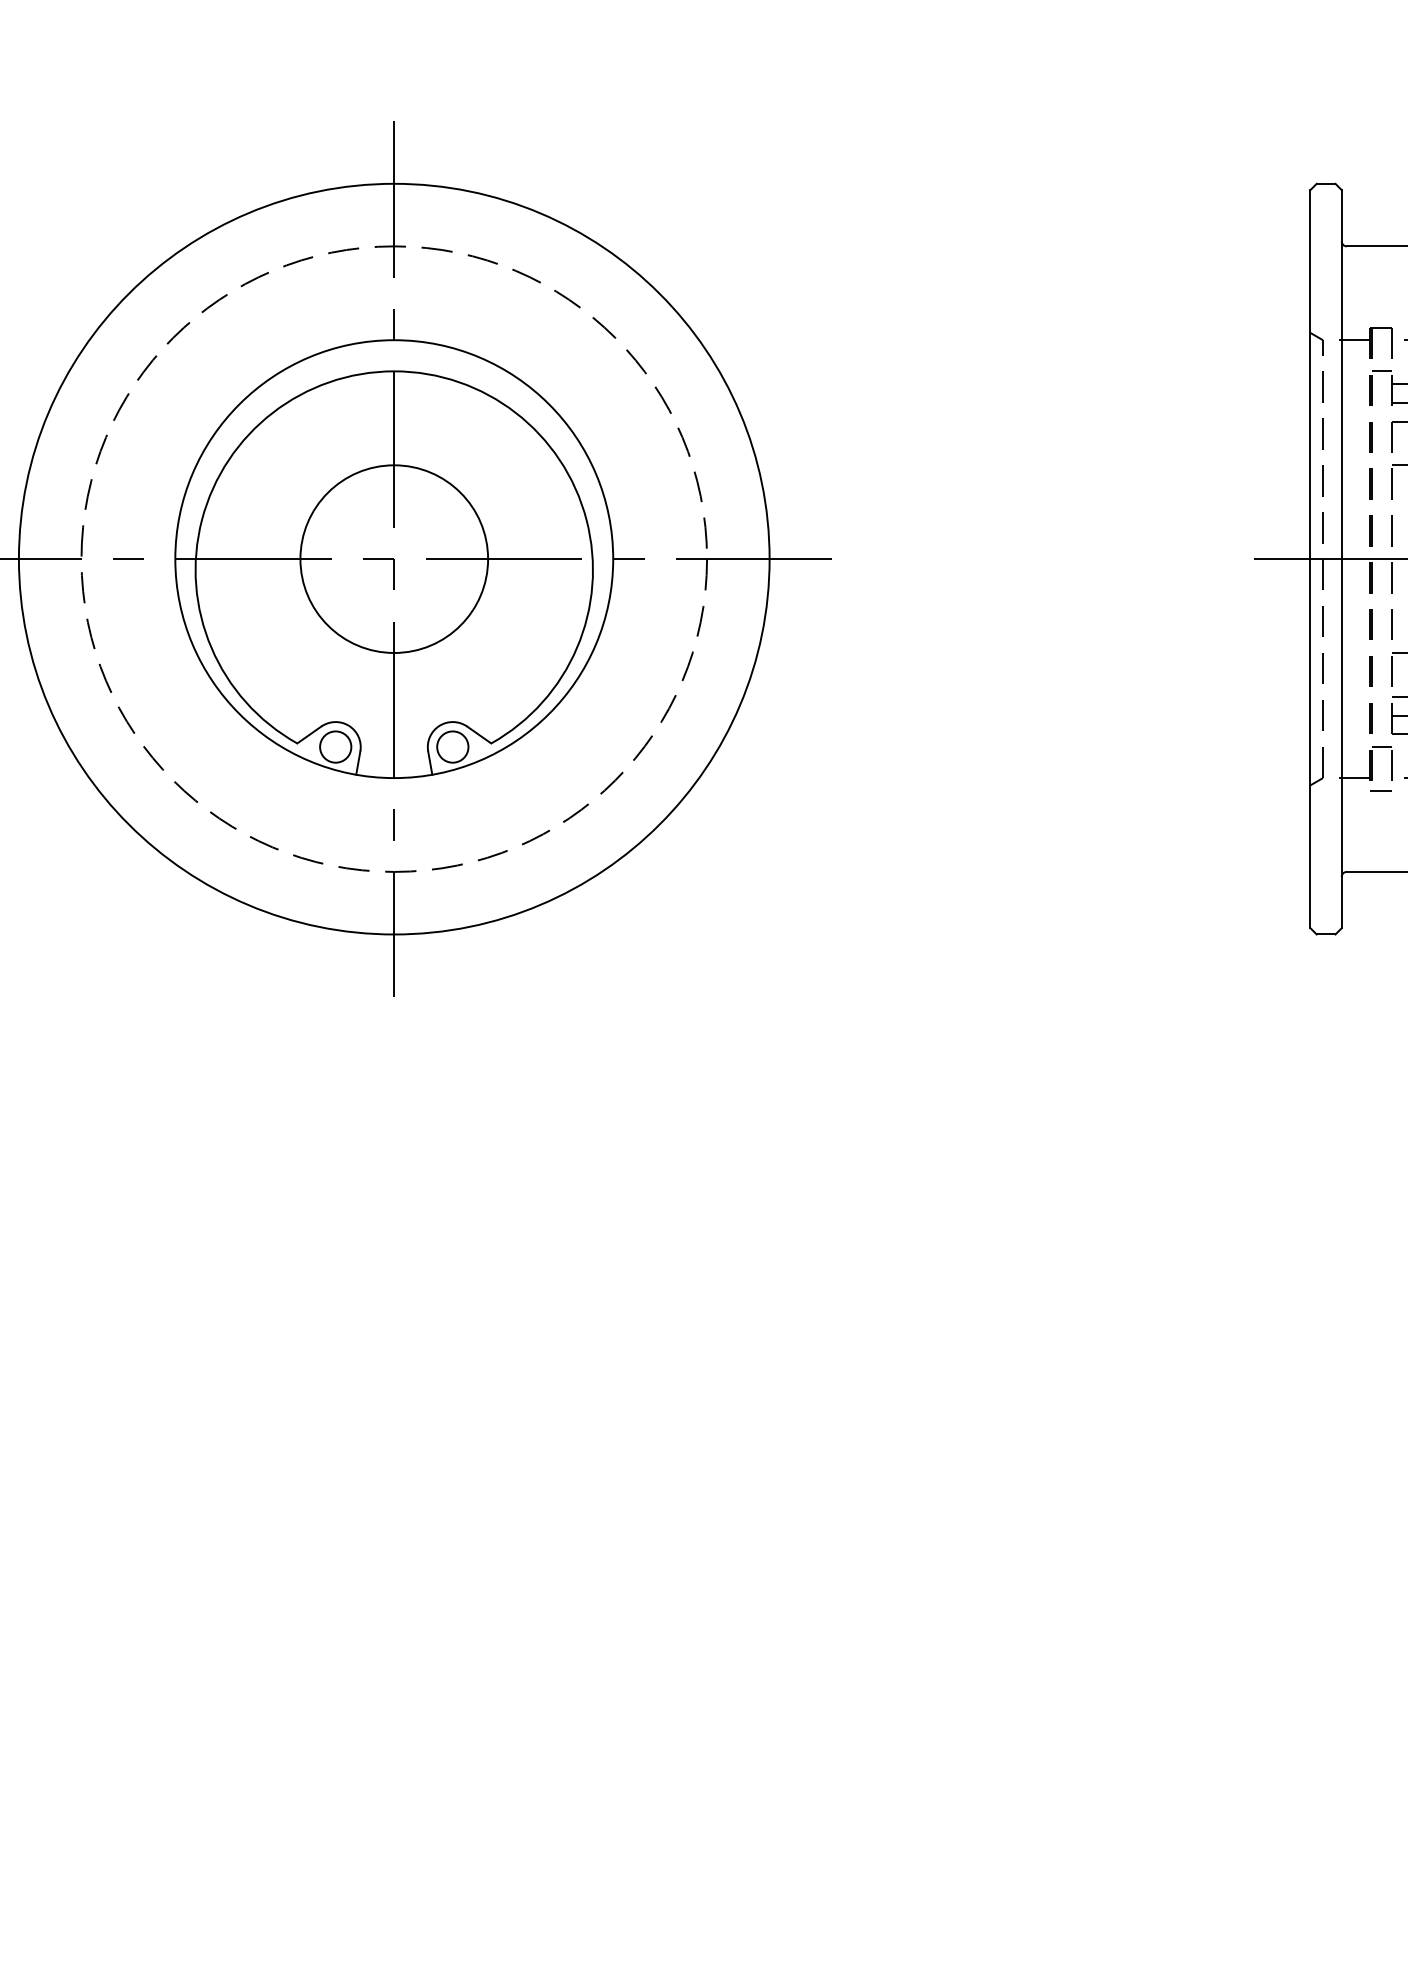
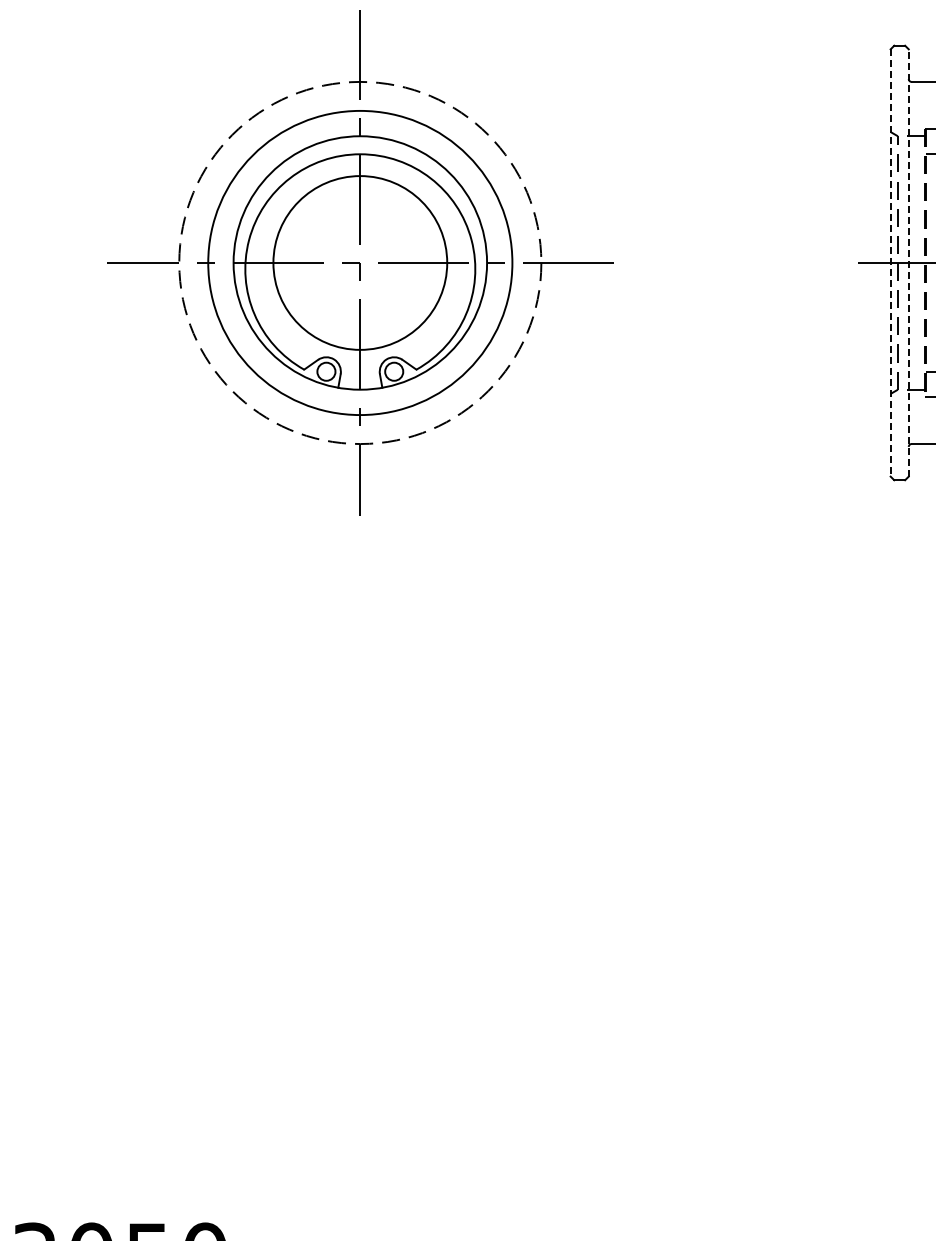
circle: (394, 558) -> (360, 262), size x0.7
circle: (394, 558) -> (360, 262), size x1.6
line: (1310, 558) -> (890, 262), solid -> dashed
line: (1341, 558) -> (908, 262), solid -> dashed

